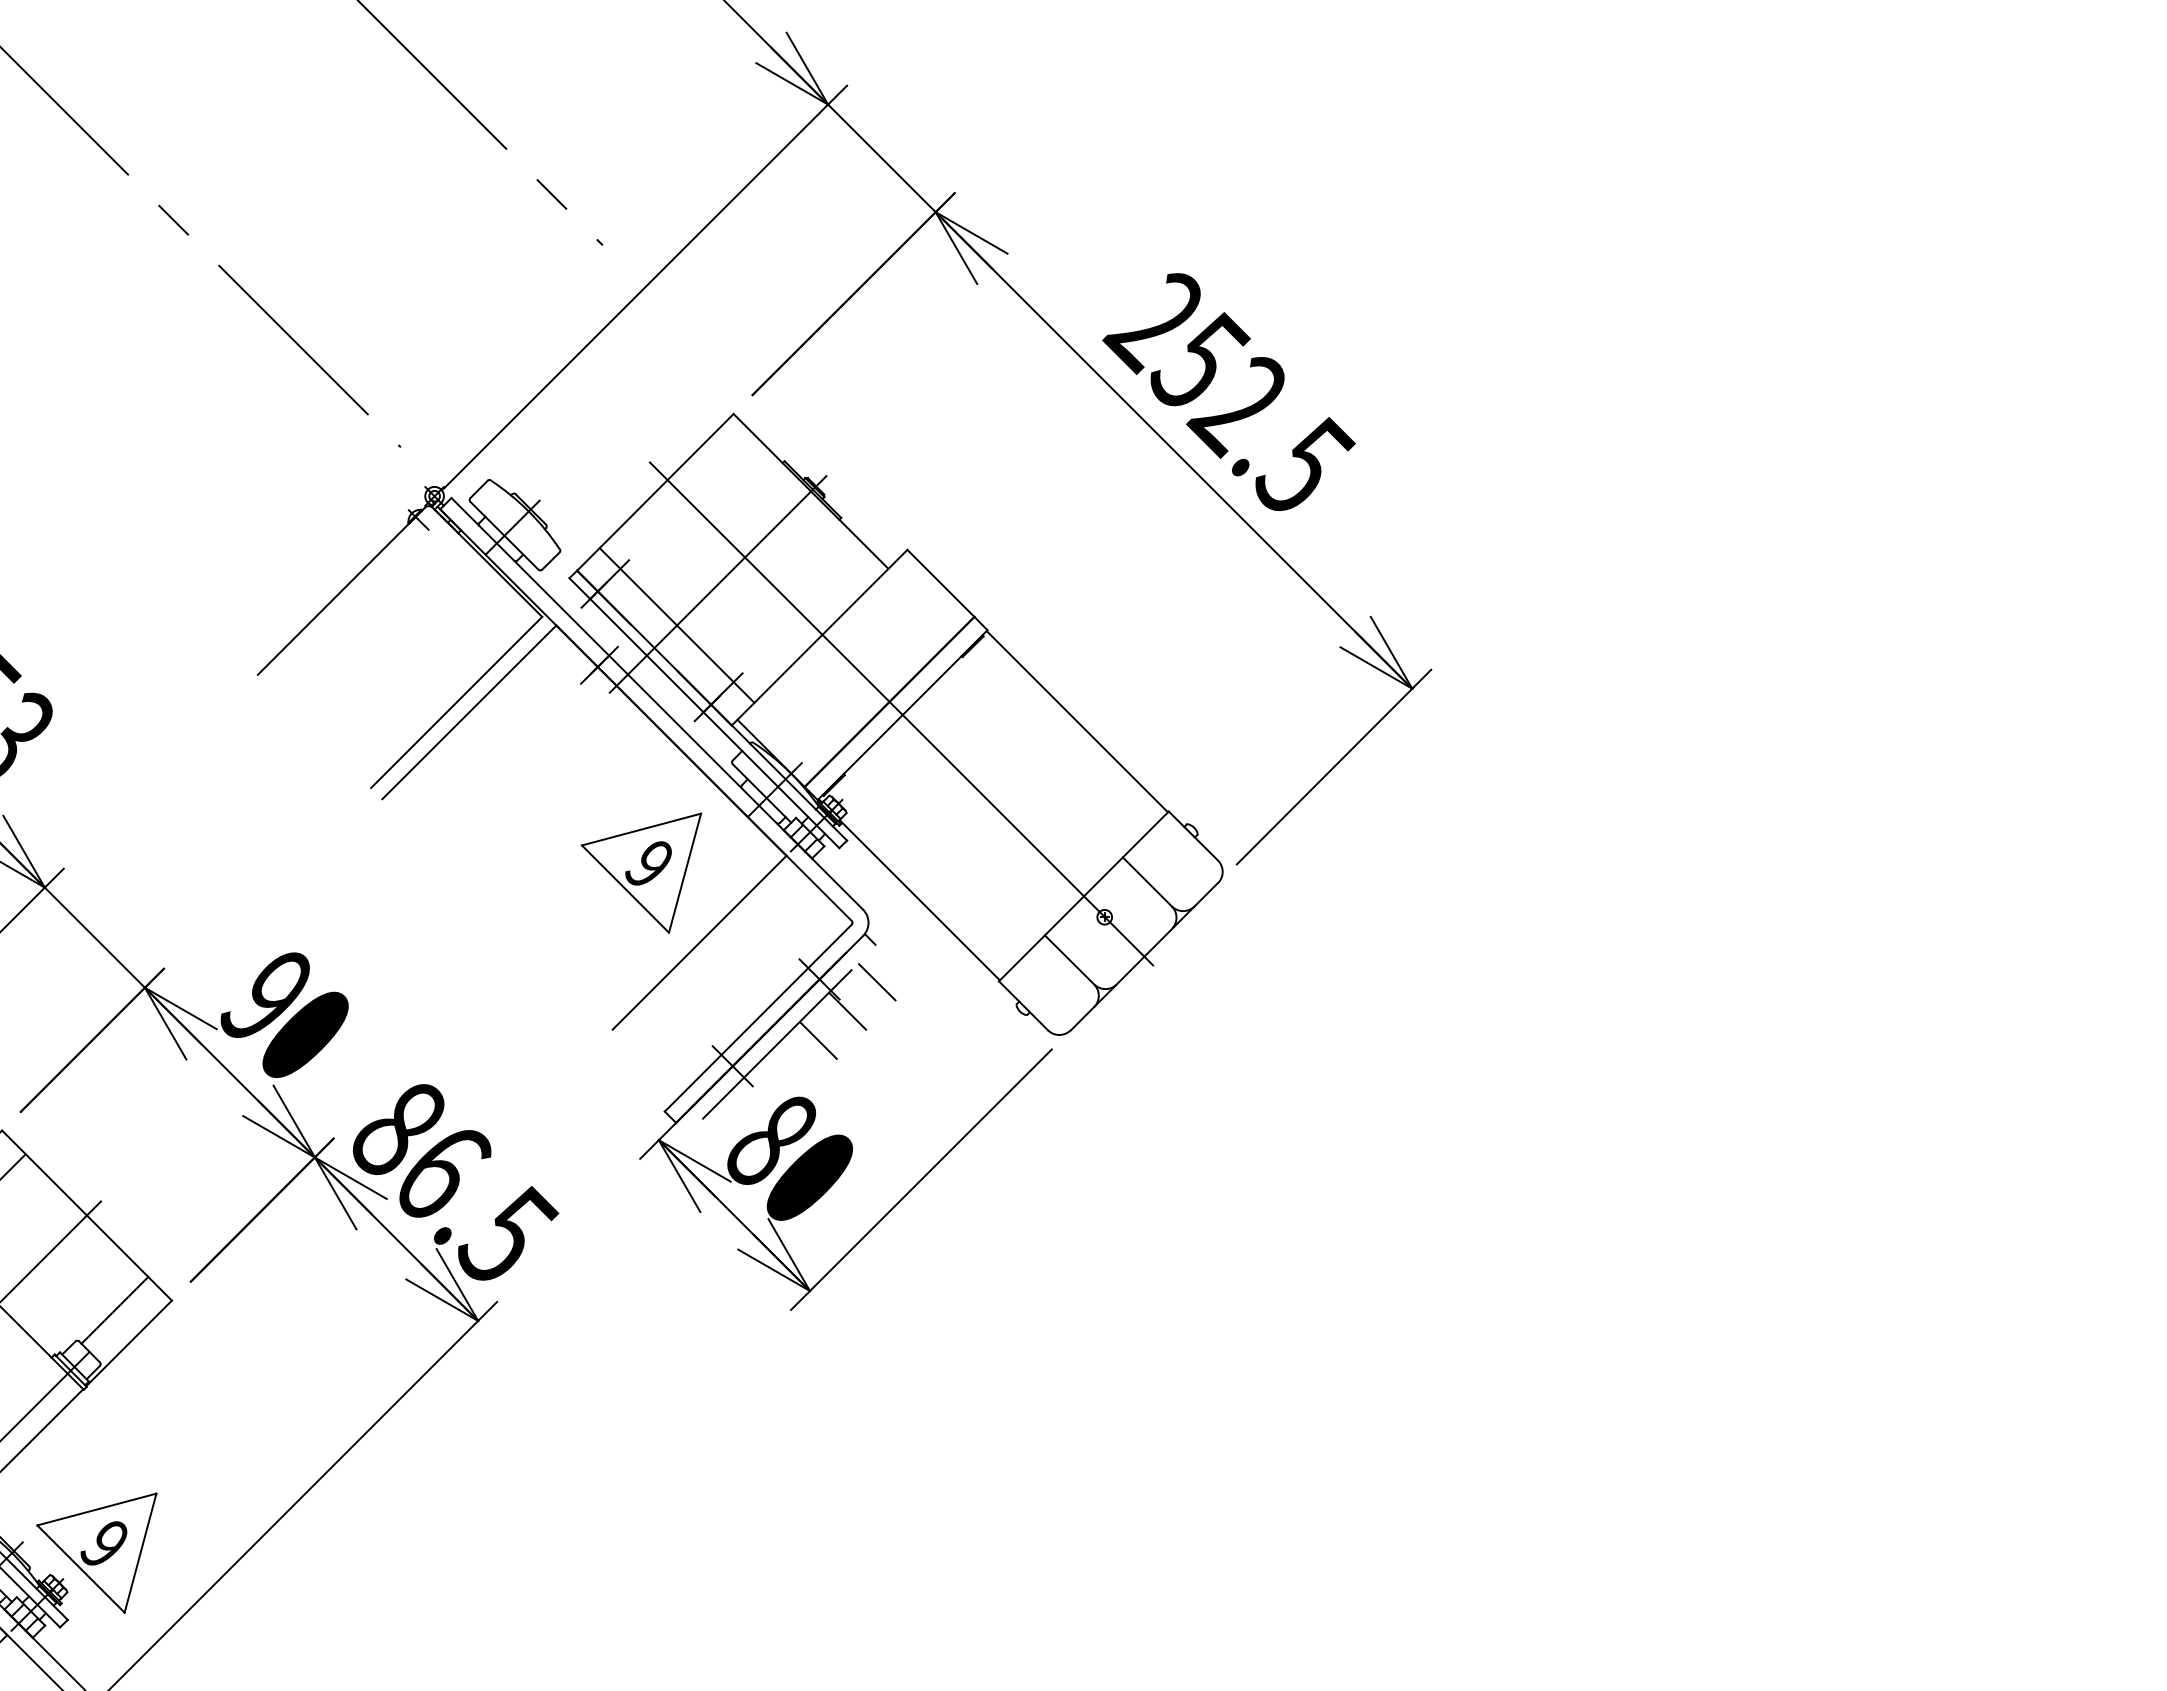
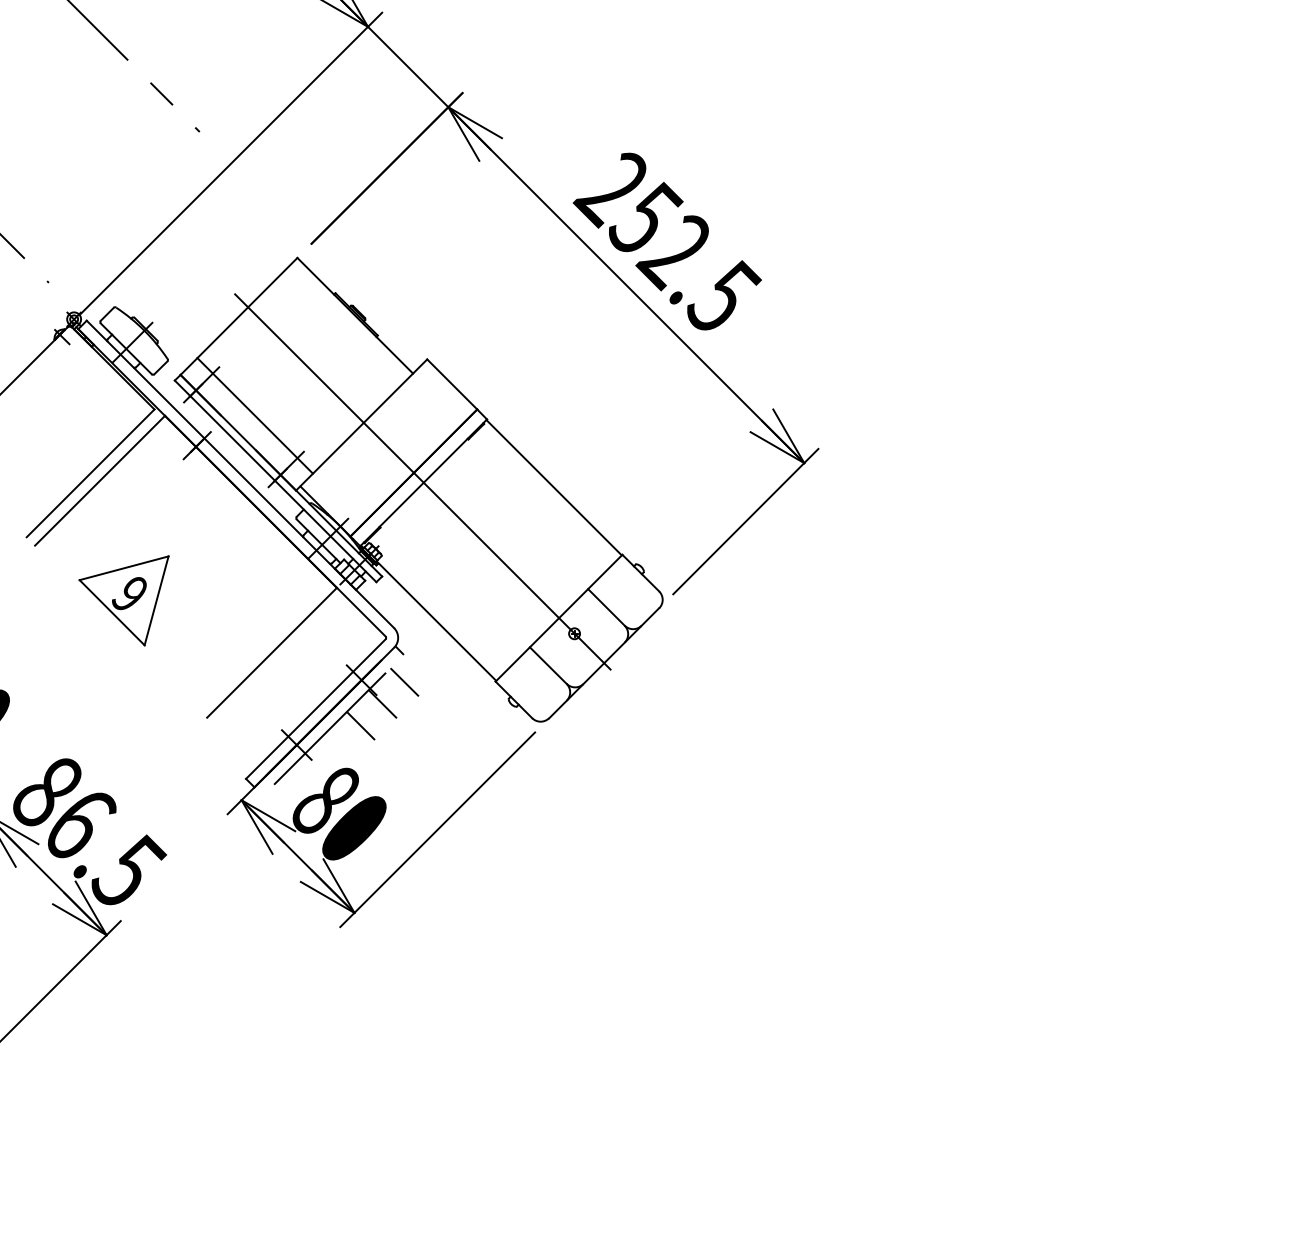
line: (718, 584) -> (286, 385), removed
part: (641, 872) -> (124, 600), moved

